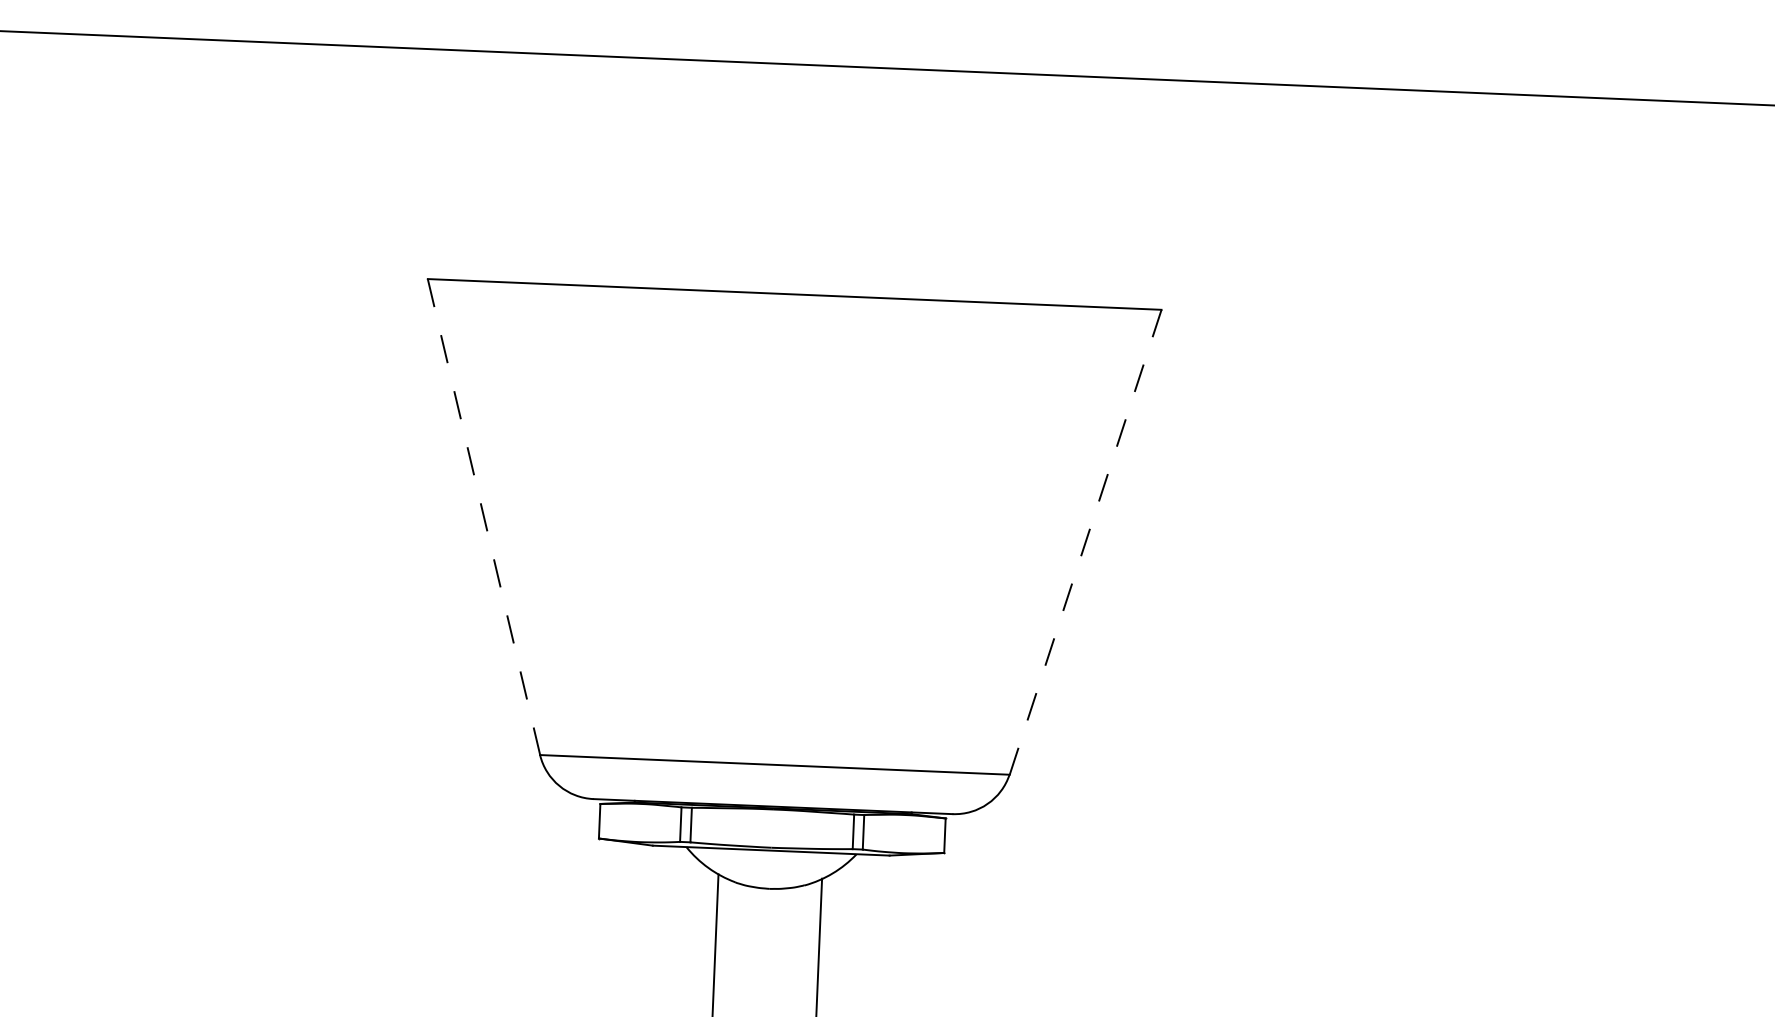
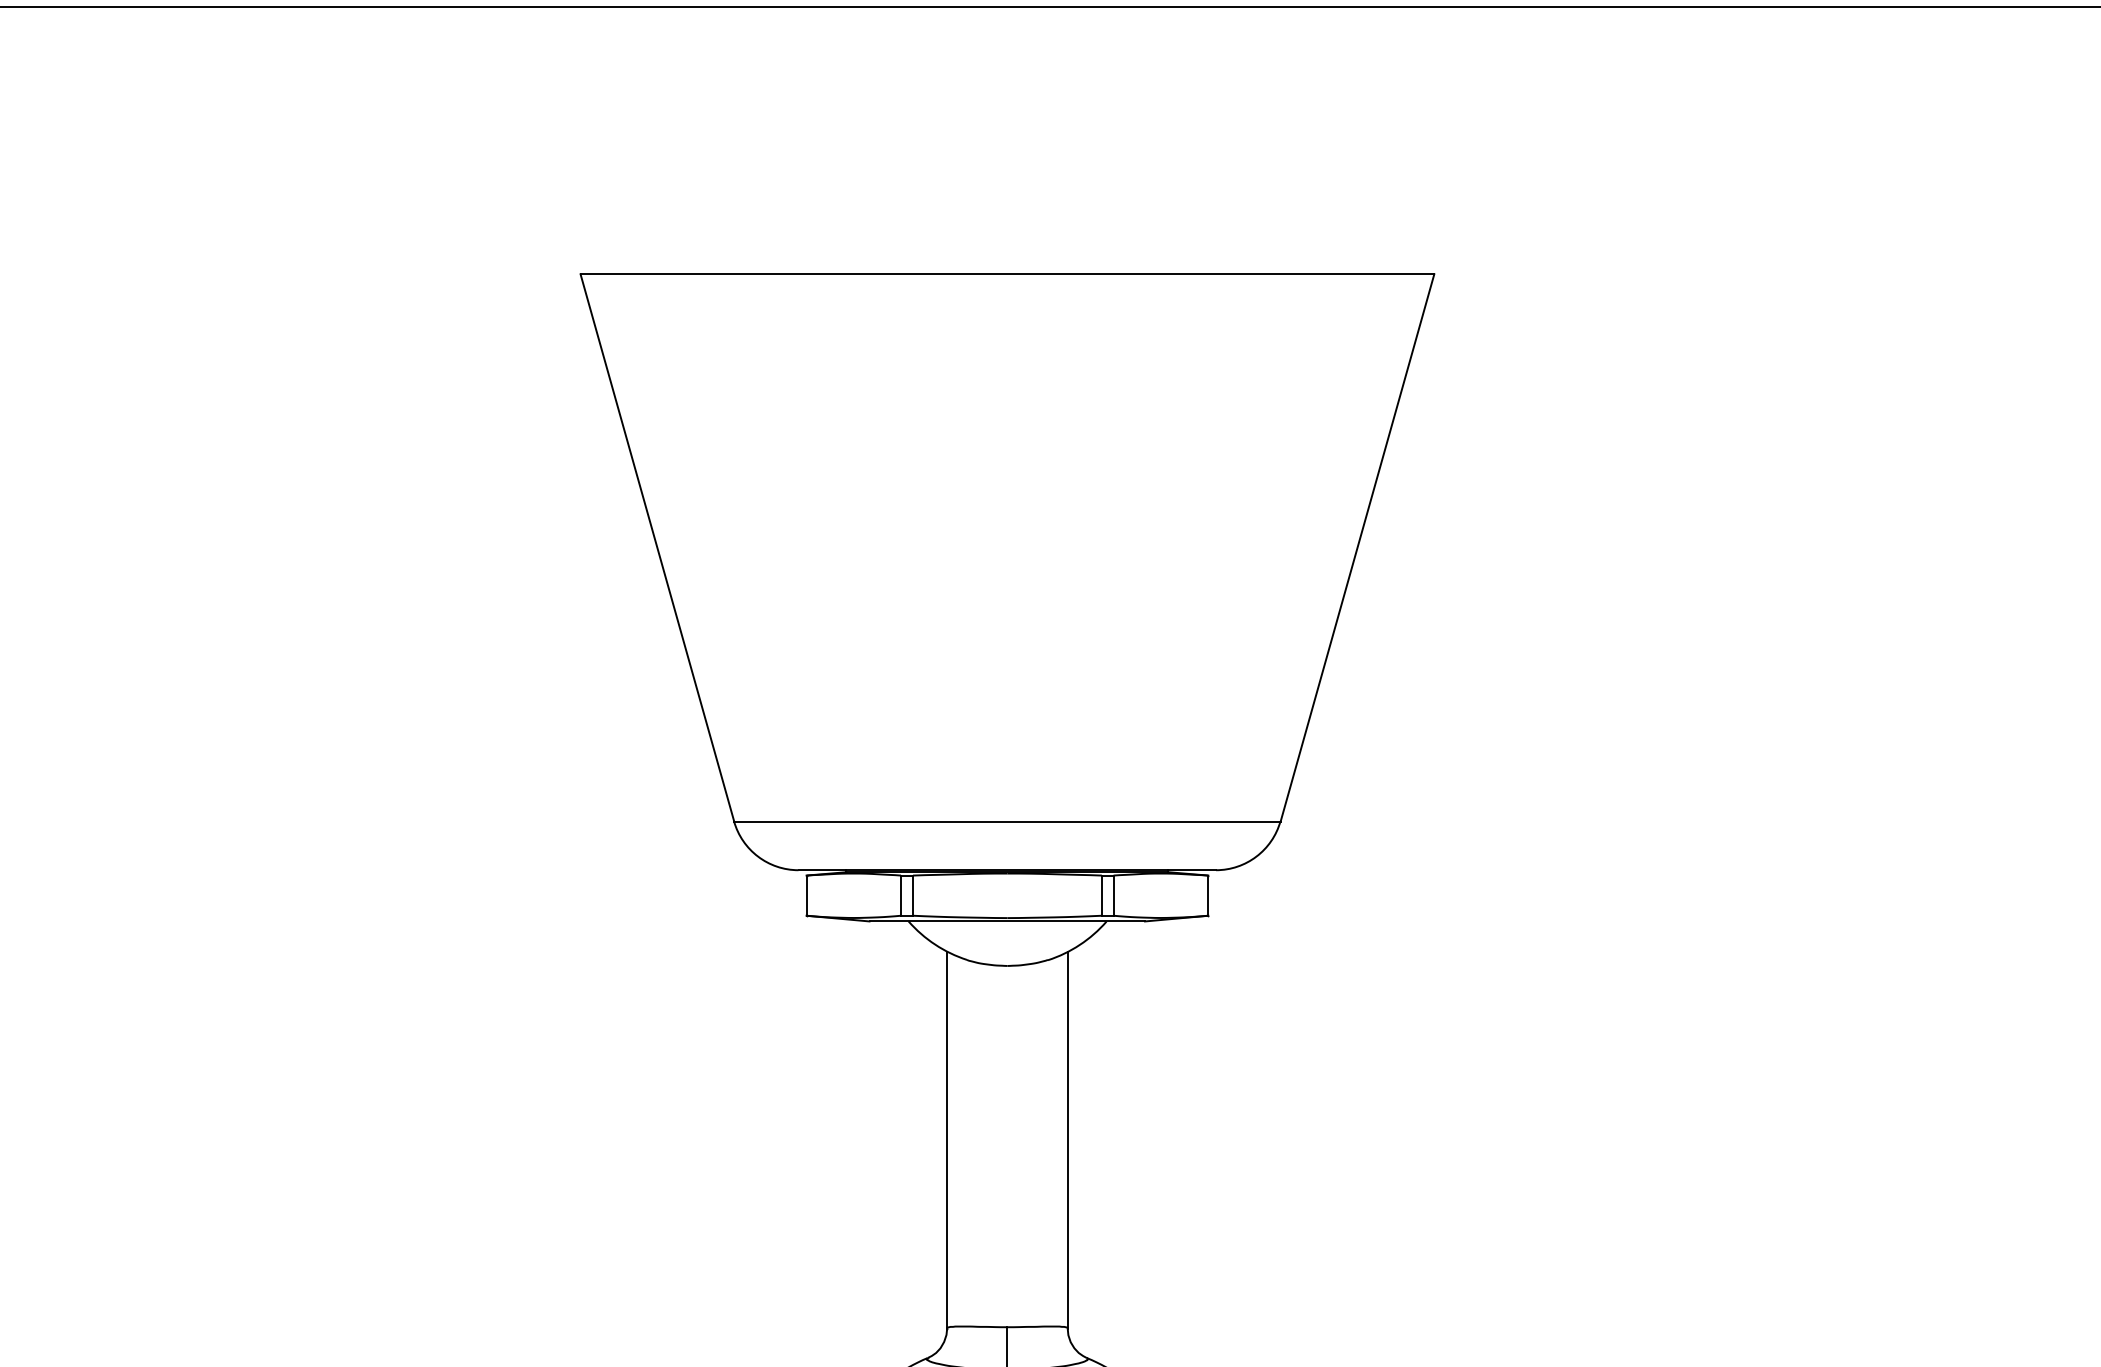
line: (484, 517) -> (657, 548), dashed -> solid
line: (1085, 542) -> (1357, 548), dashed -> solid

